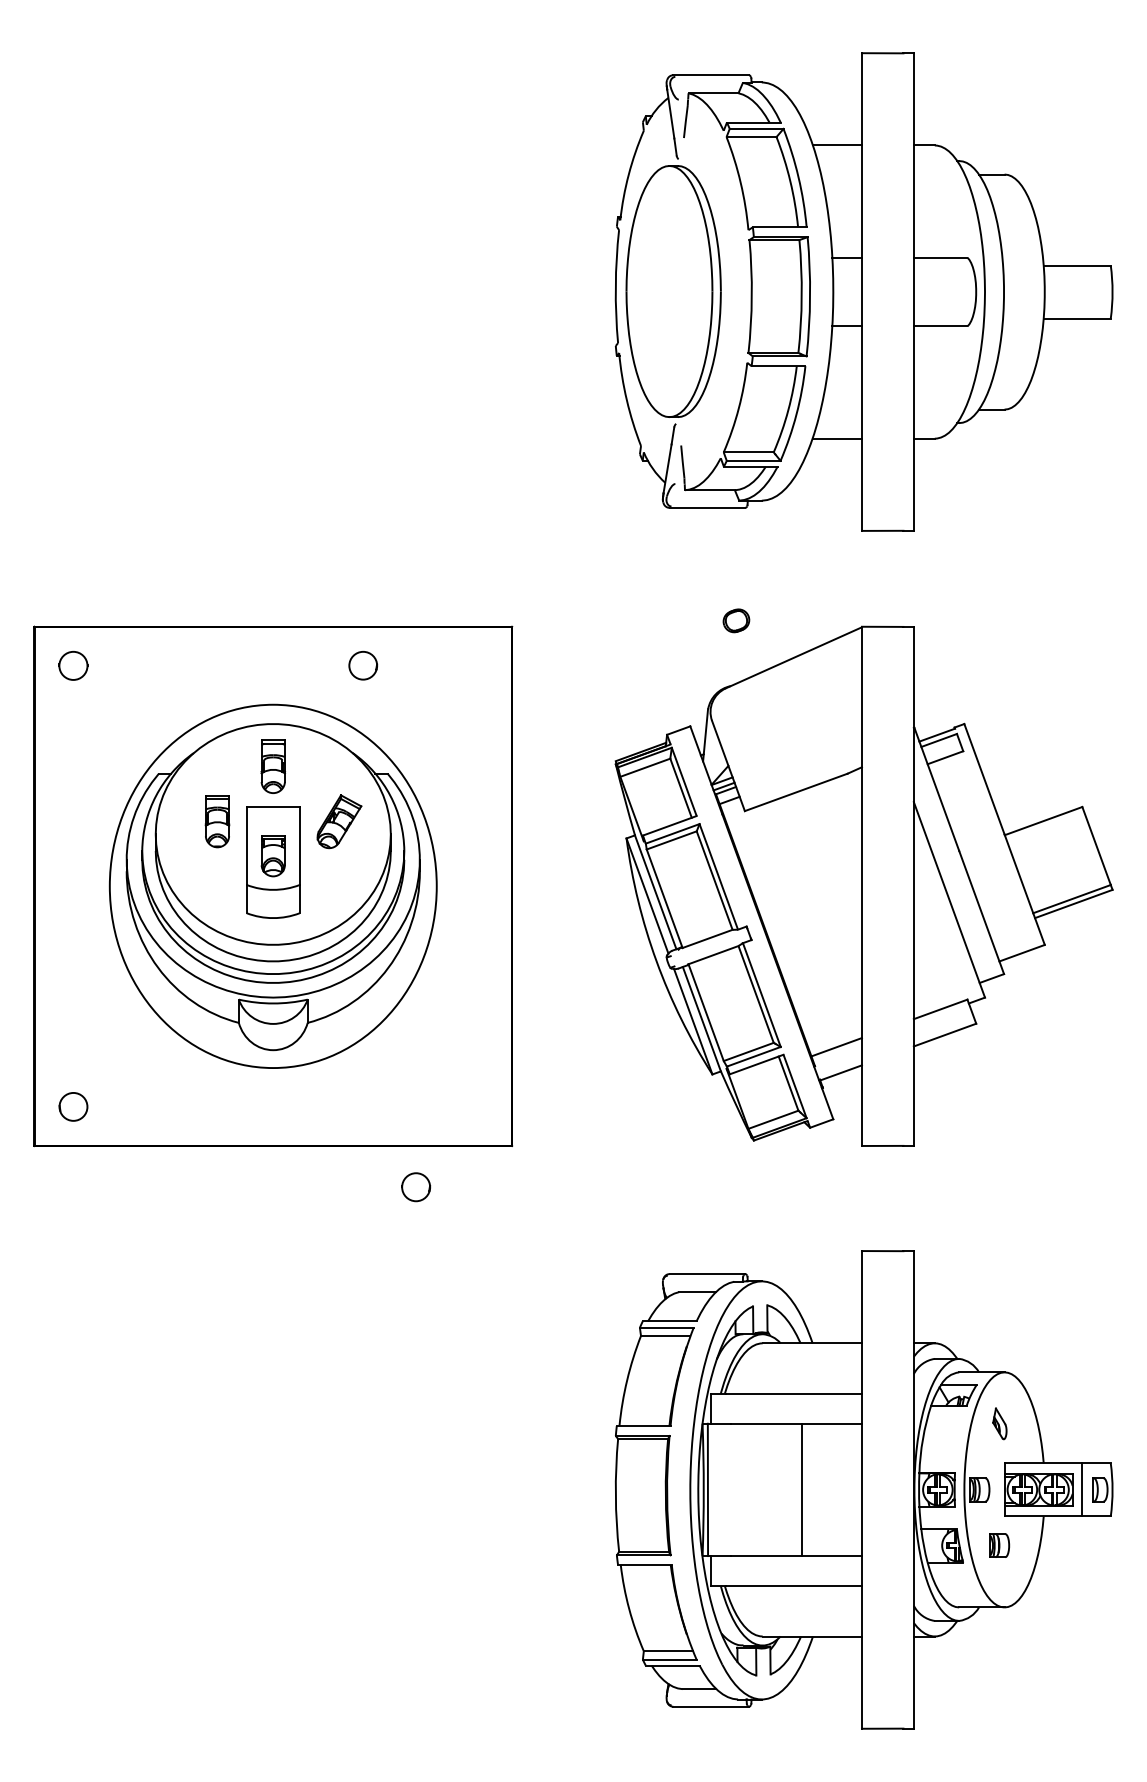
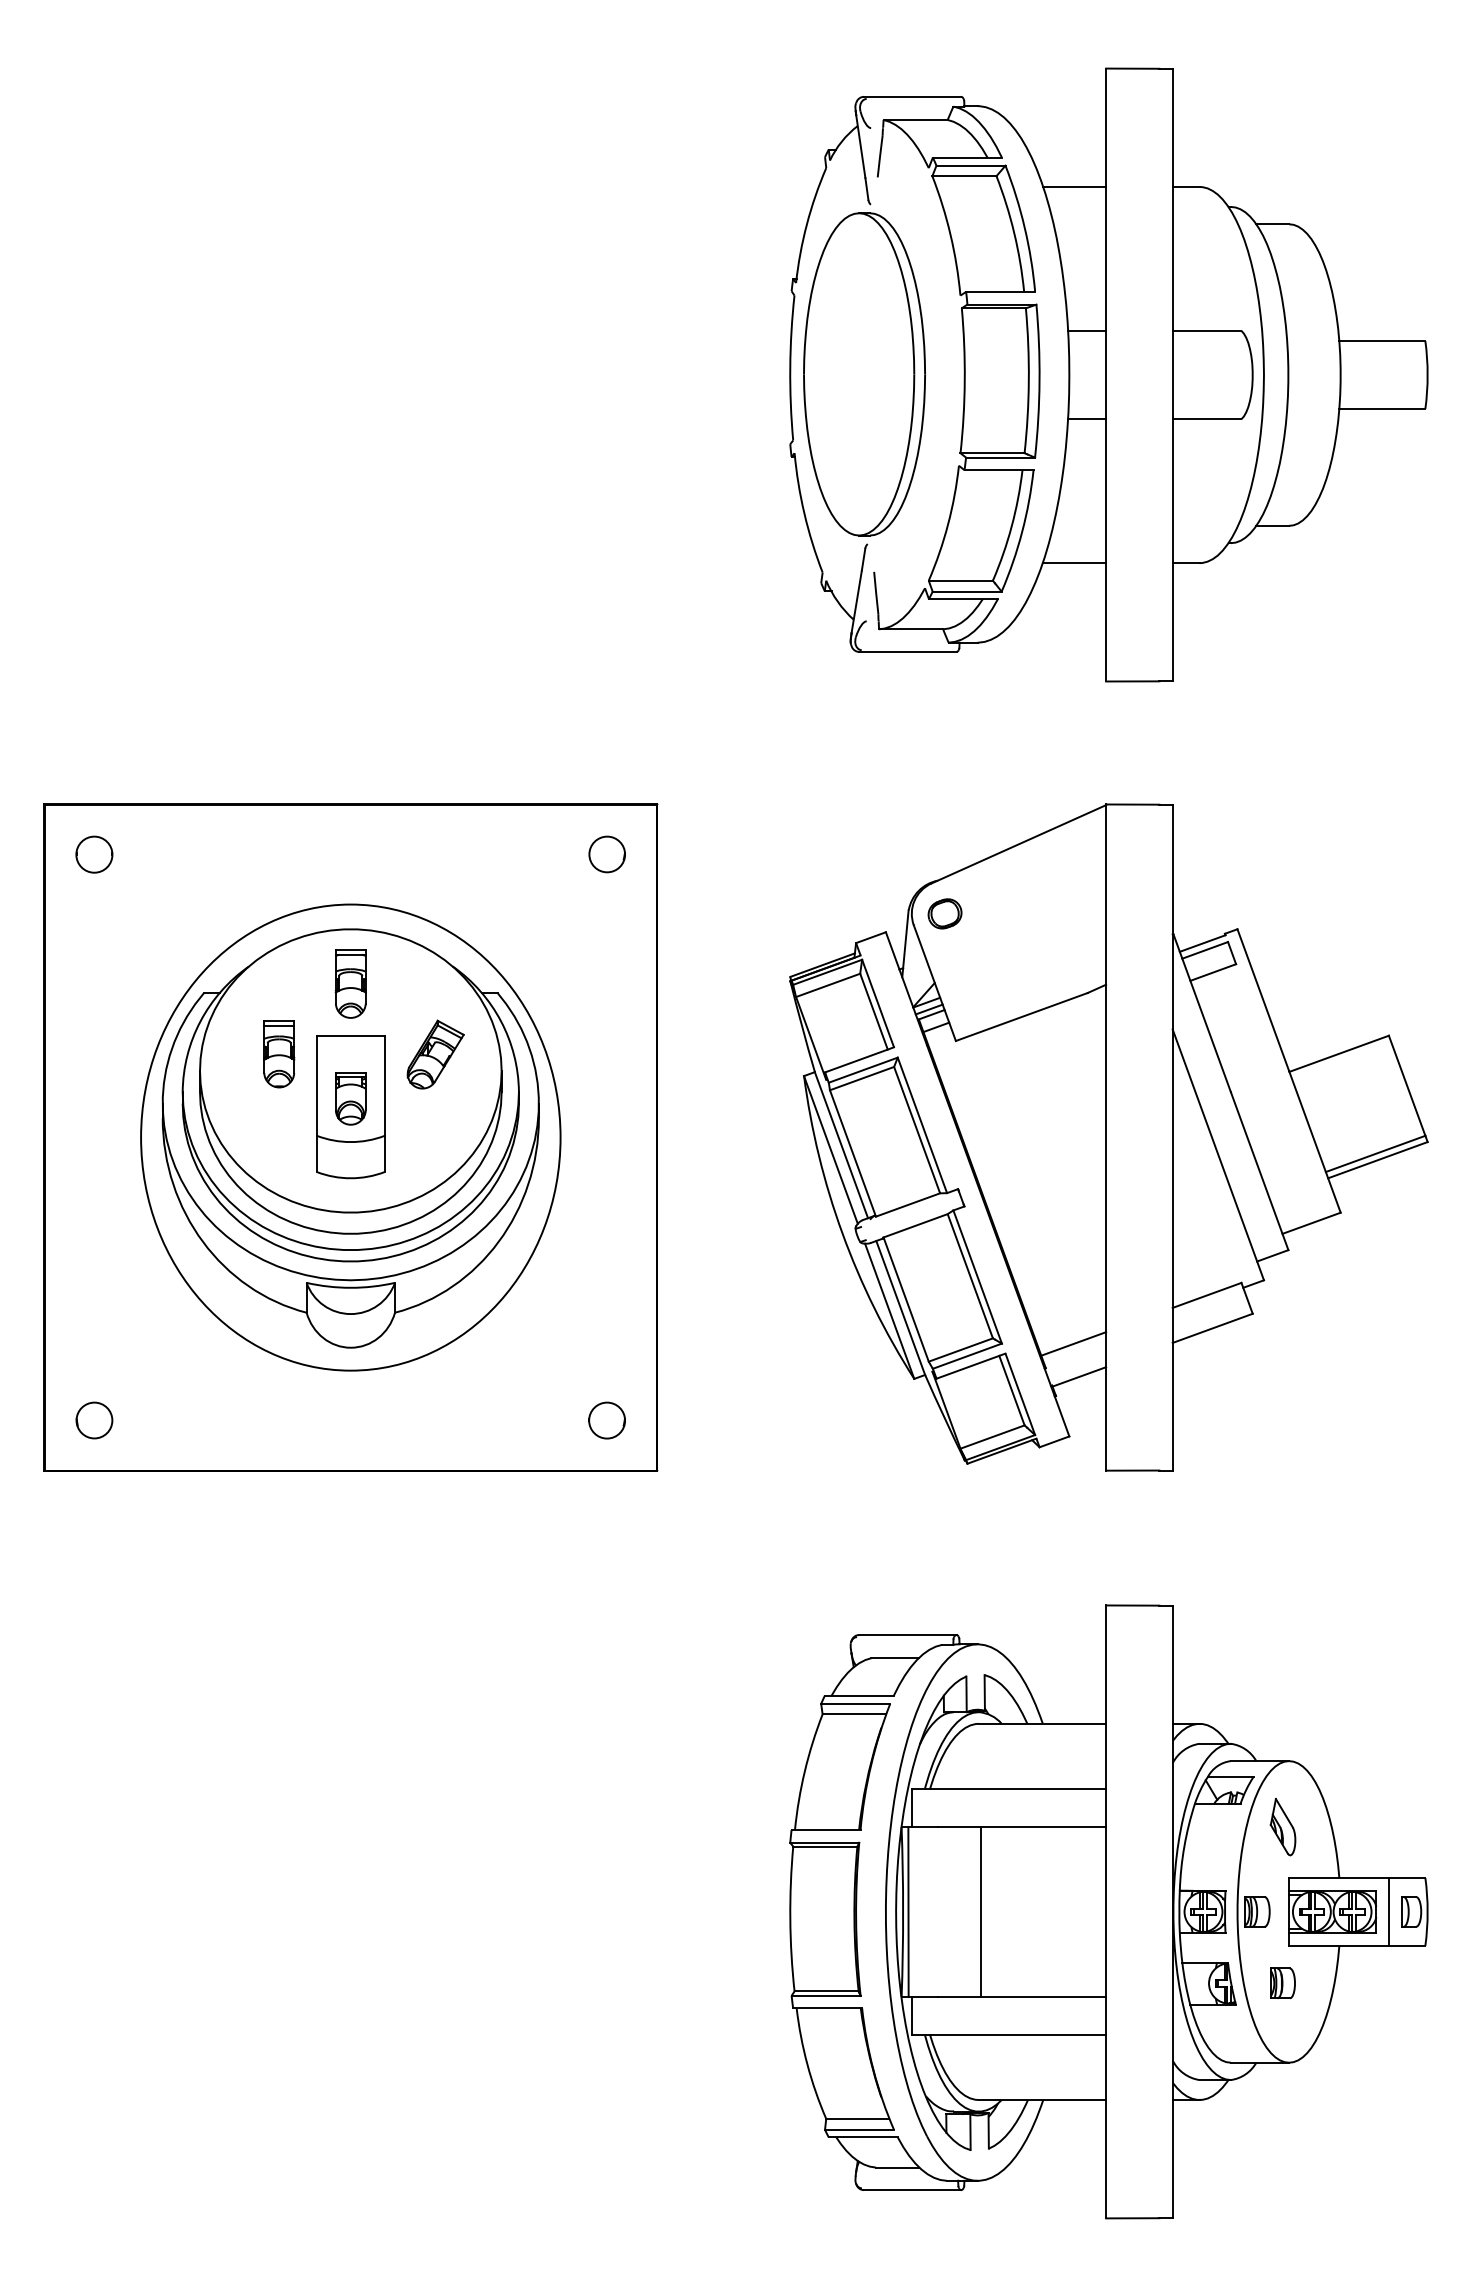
part: (736, 620) -> (944, 913), moved
part: (362, 665) -> (606, 854), moved
part: (415, 1187) -> (606, 1420), moved
part: (999, 1424) -> (1282, 1827), size x1.43
line: (802, 1489) -> (981, 1911), moved

